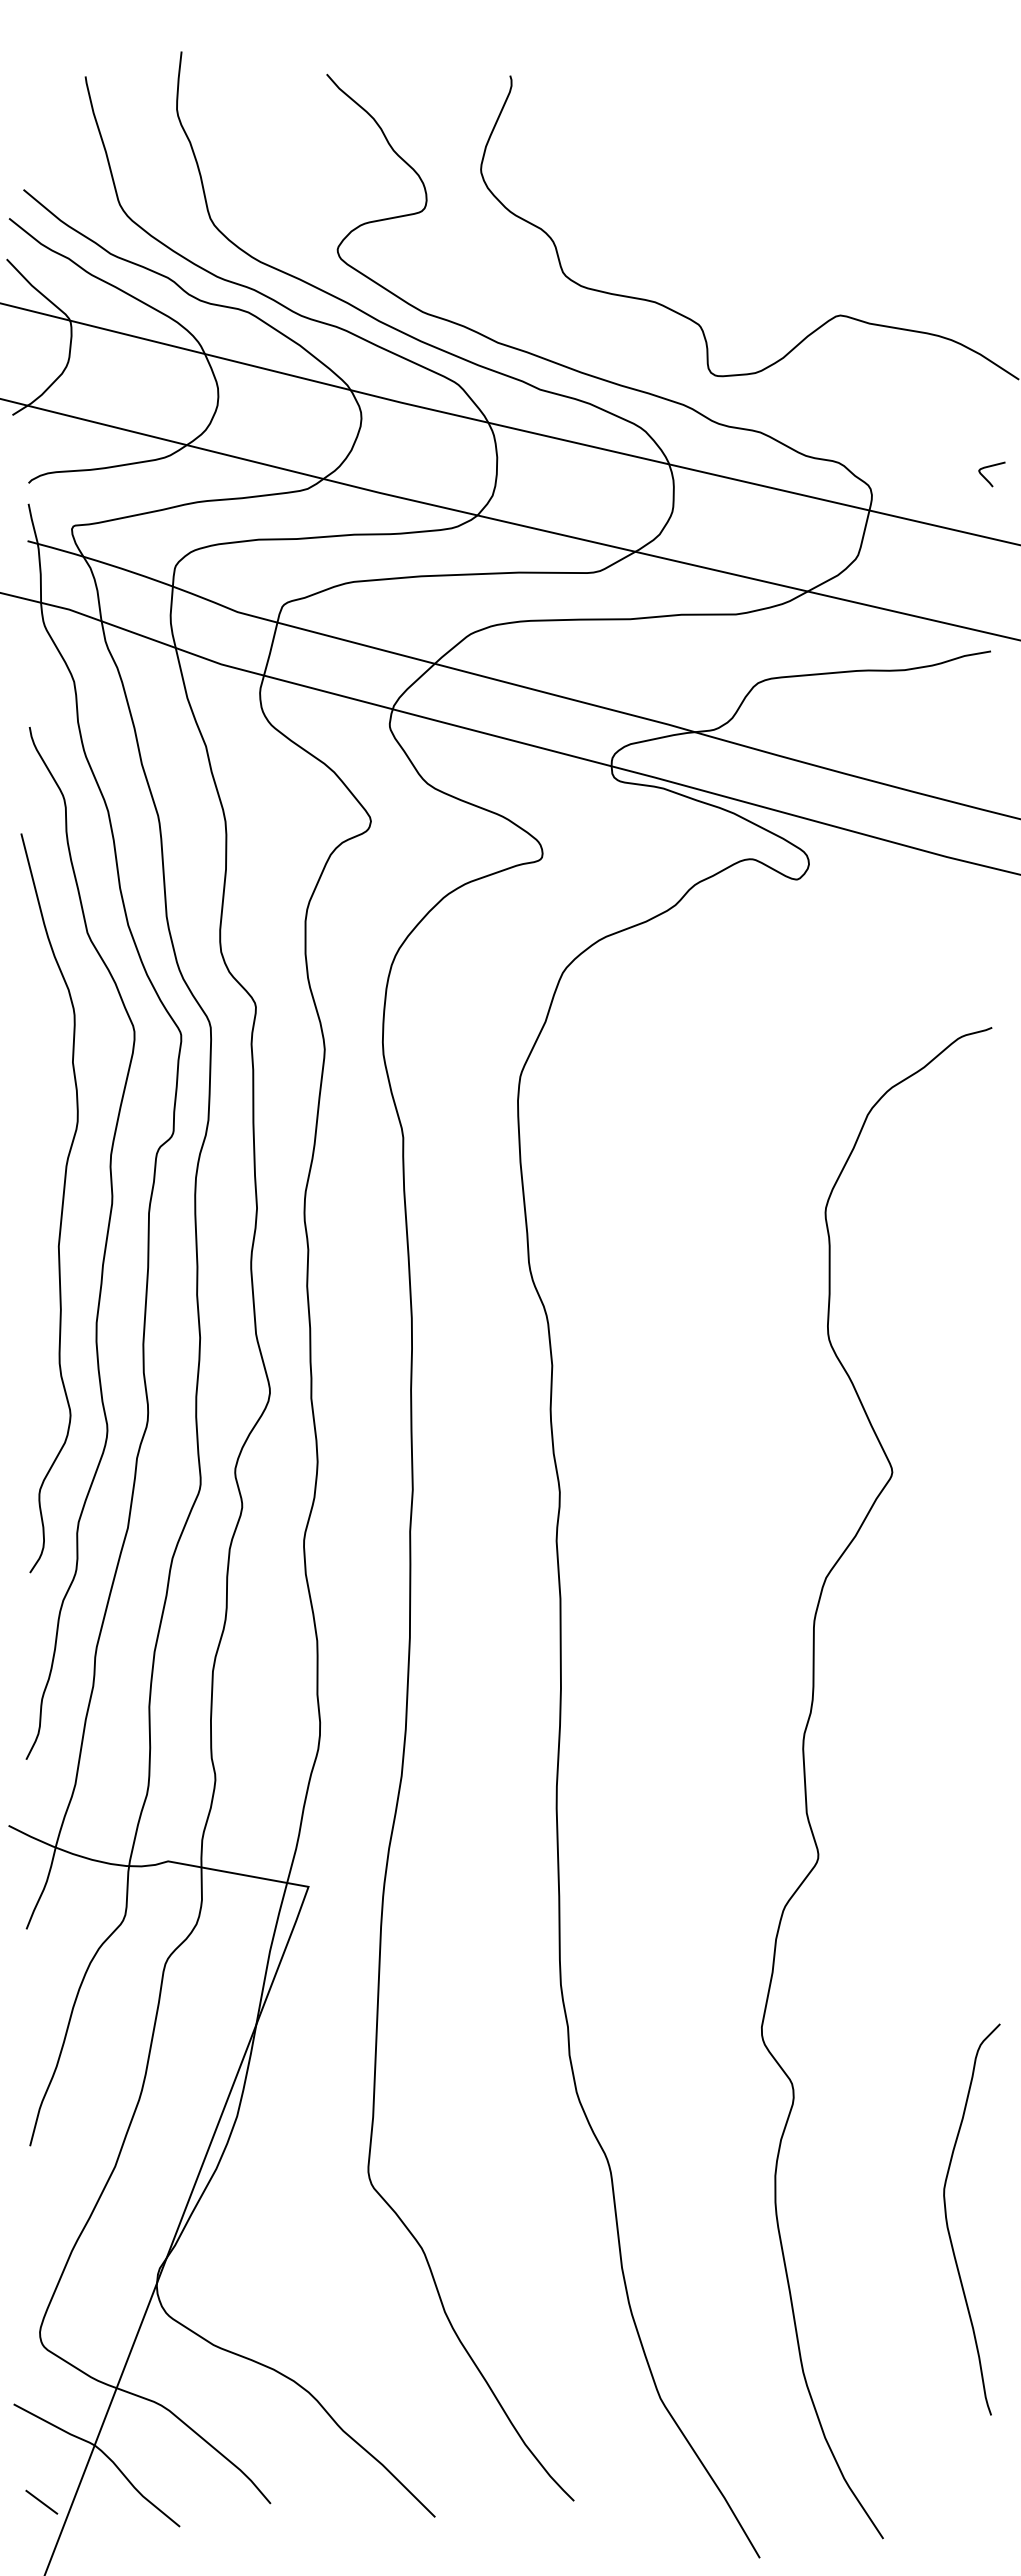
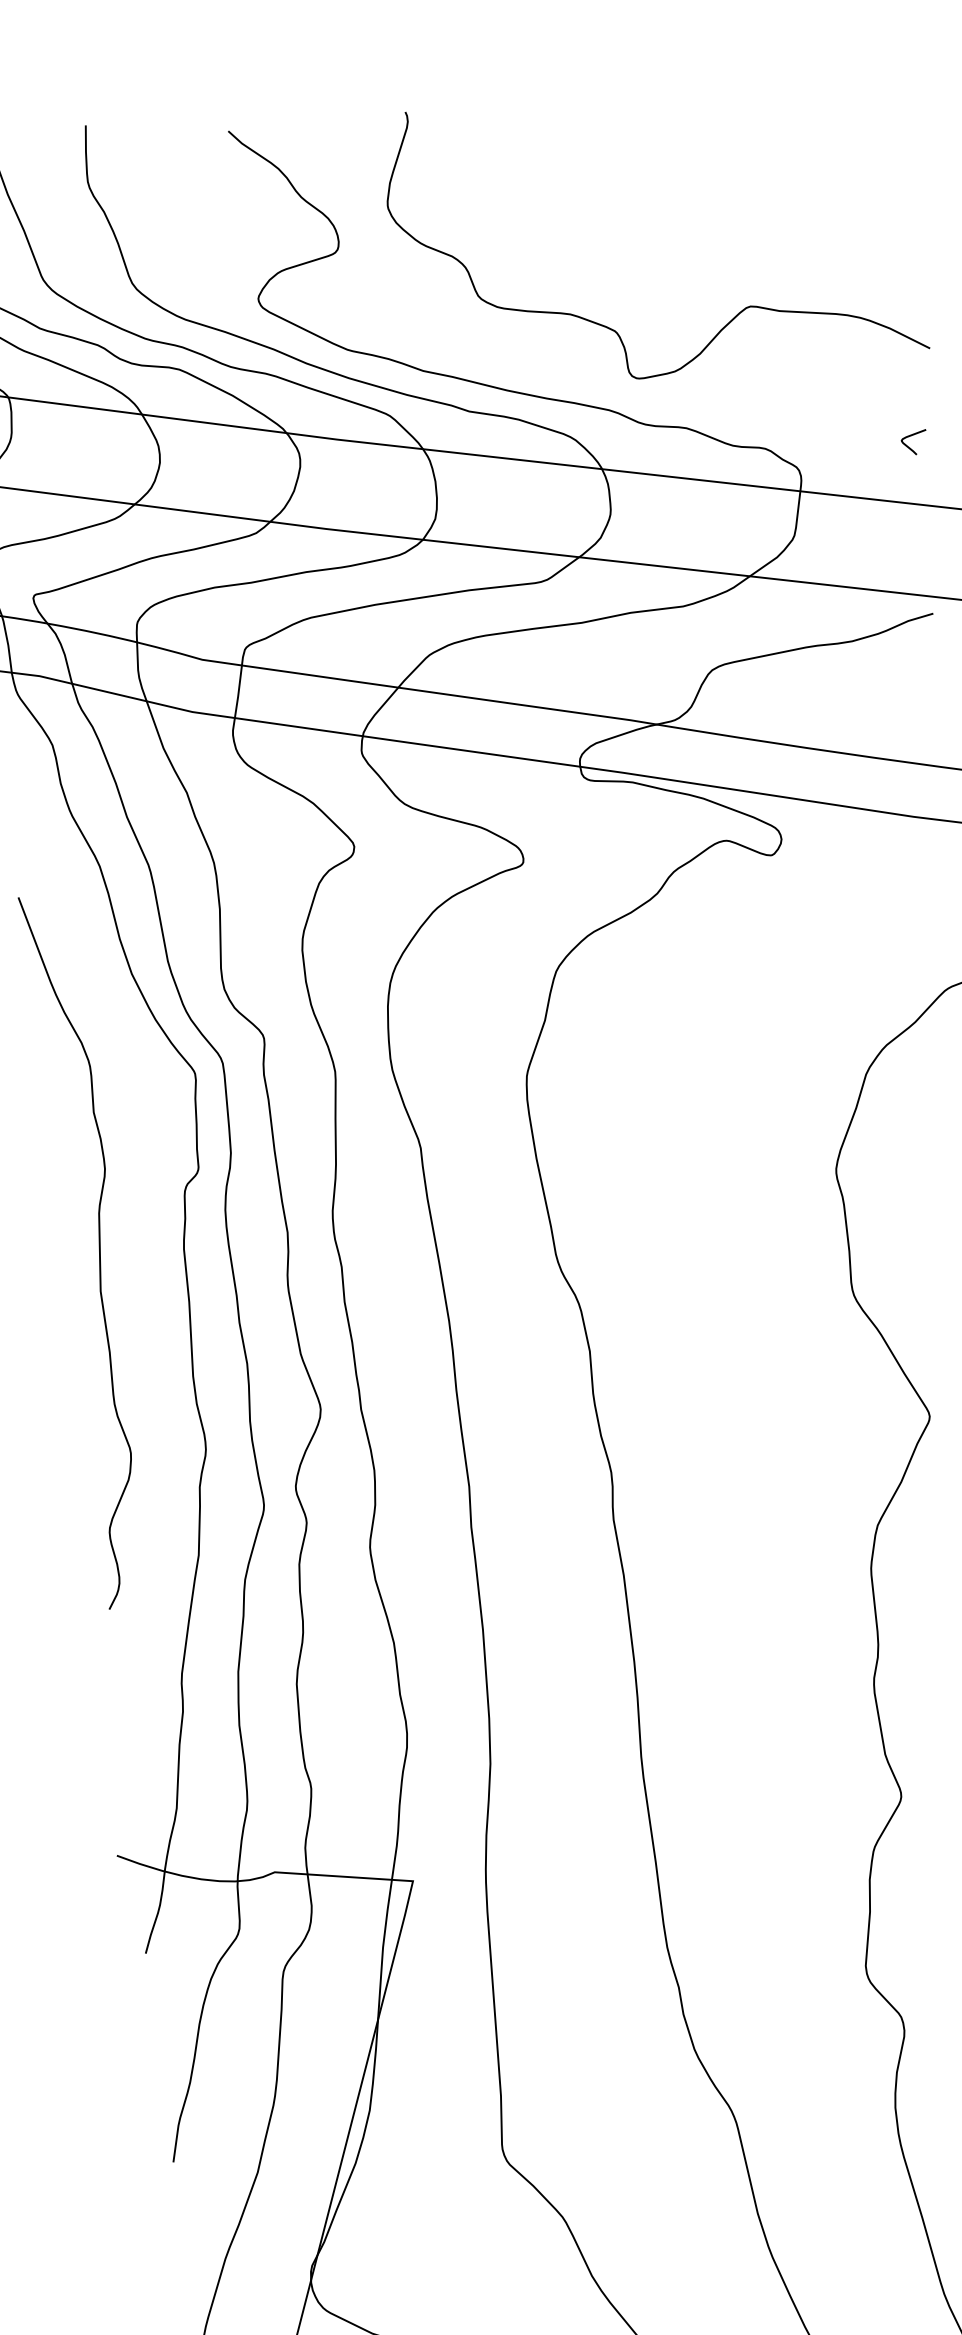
curve: (104, 1246) -> (144, 1286), removed

